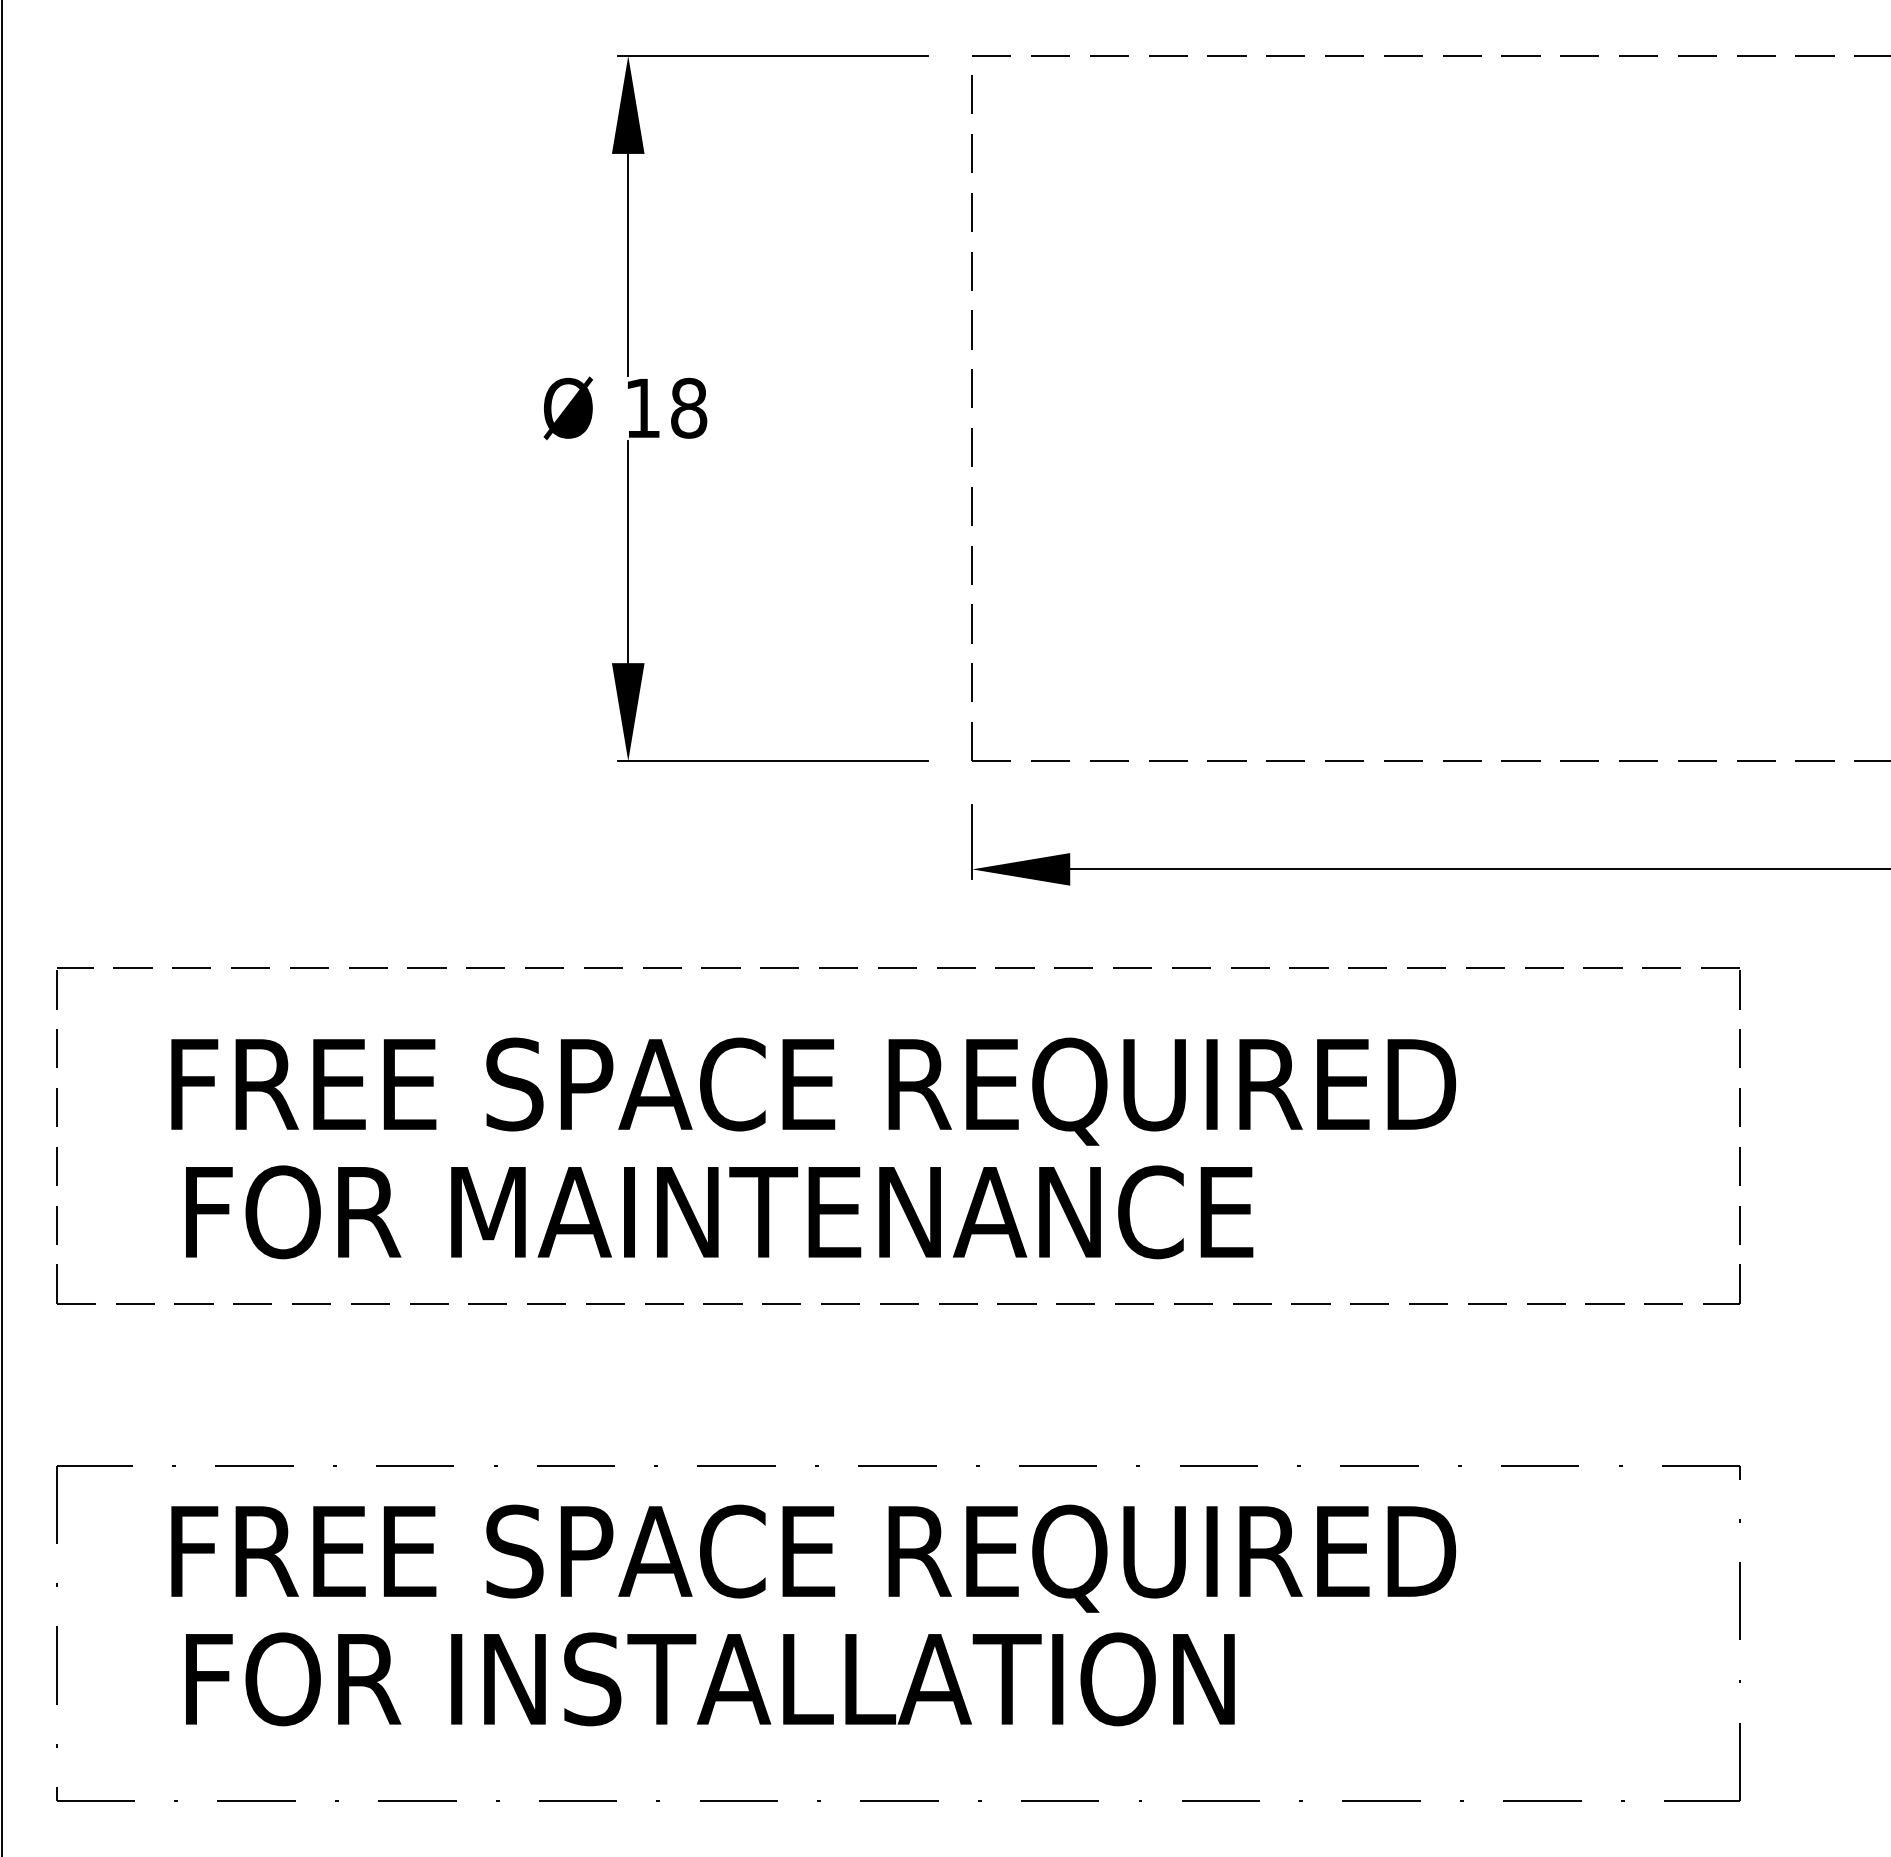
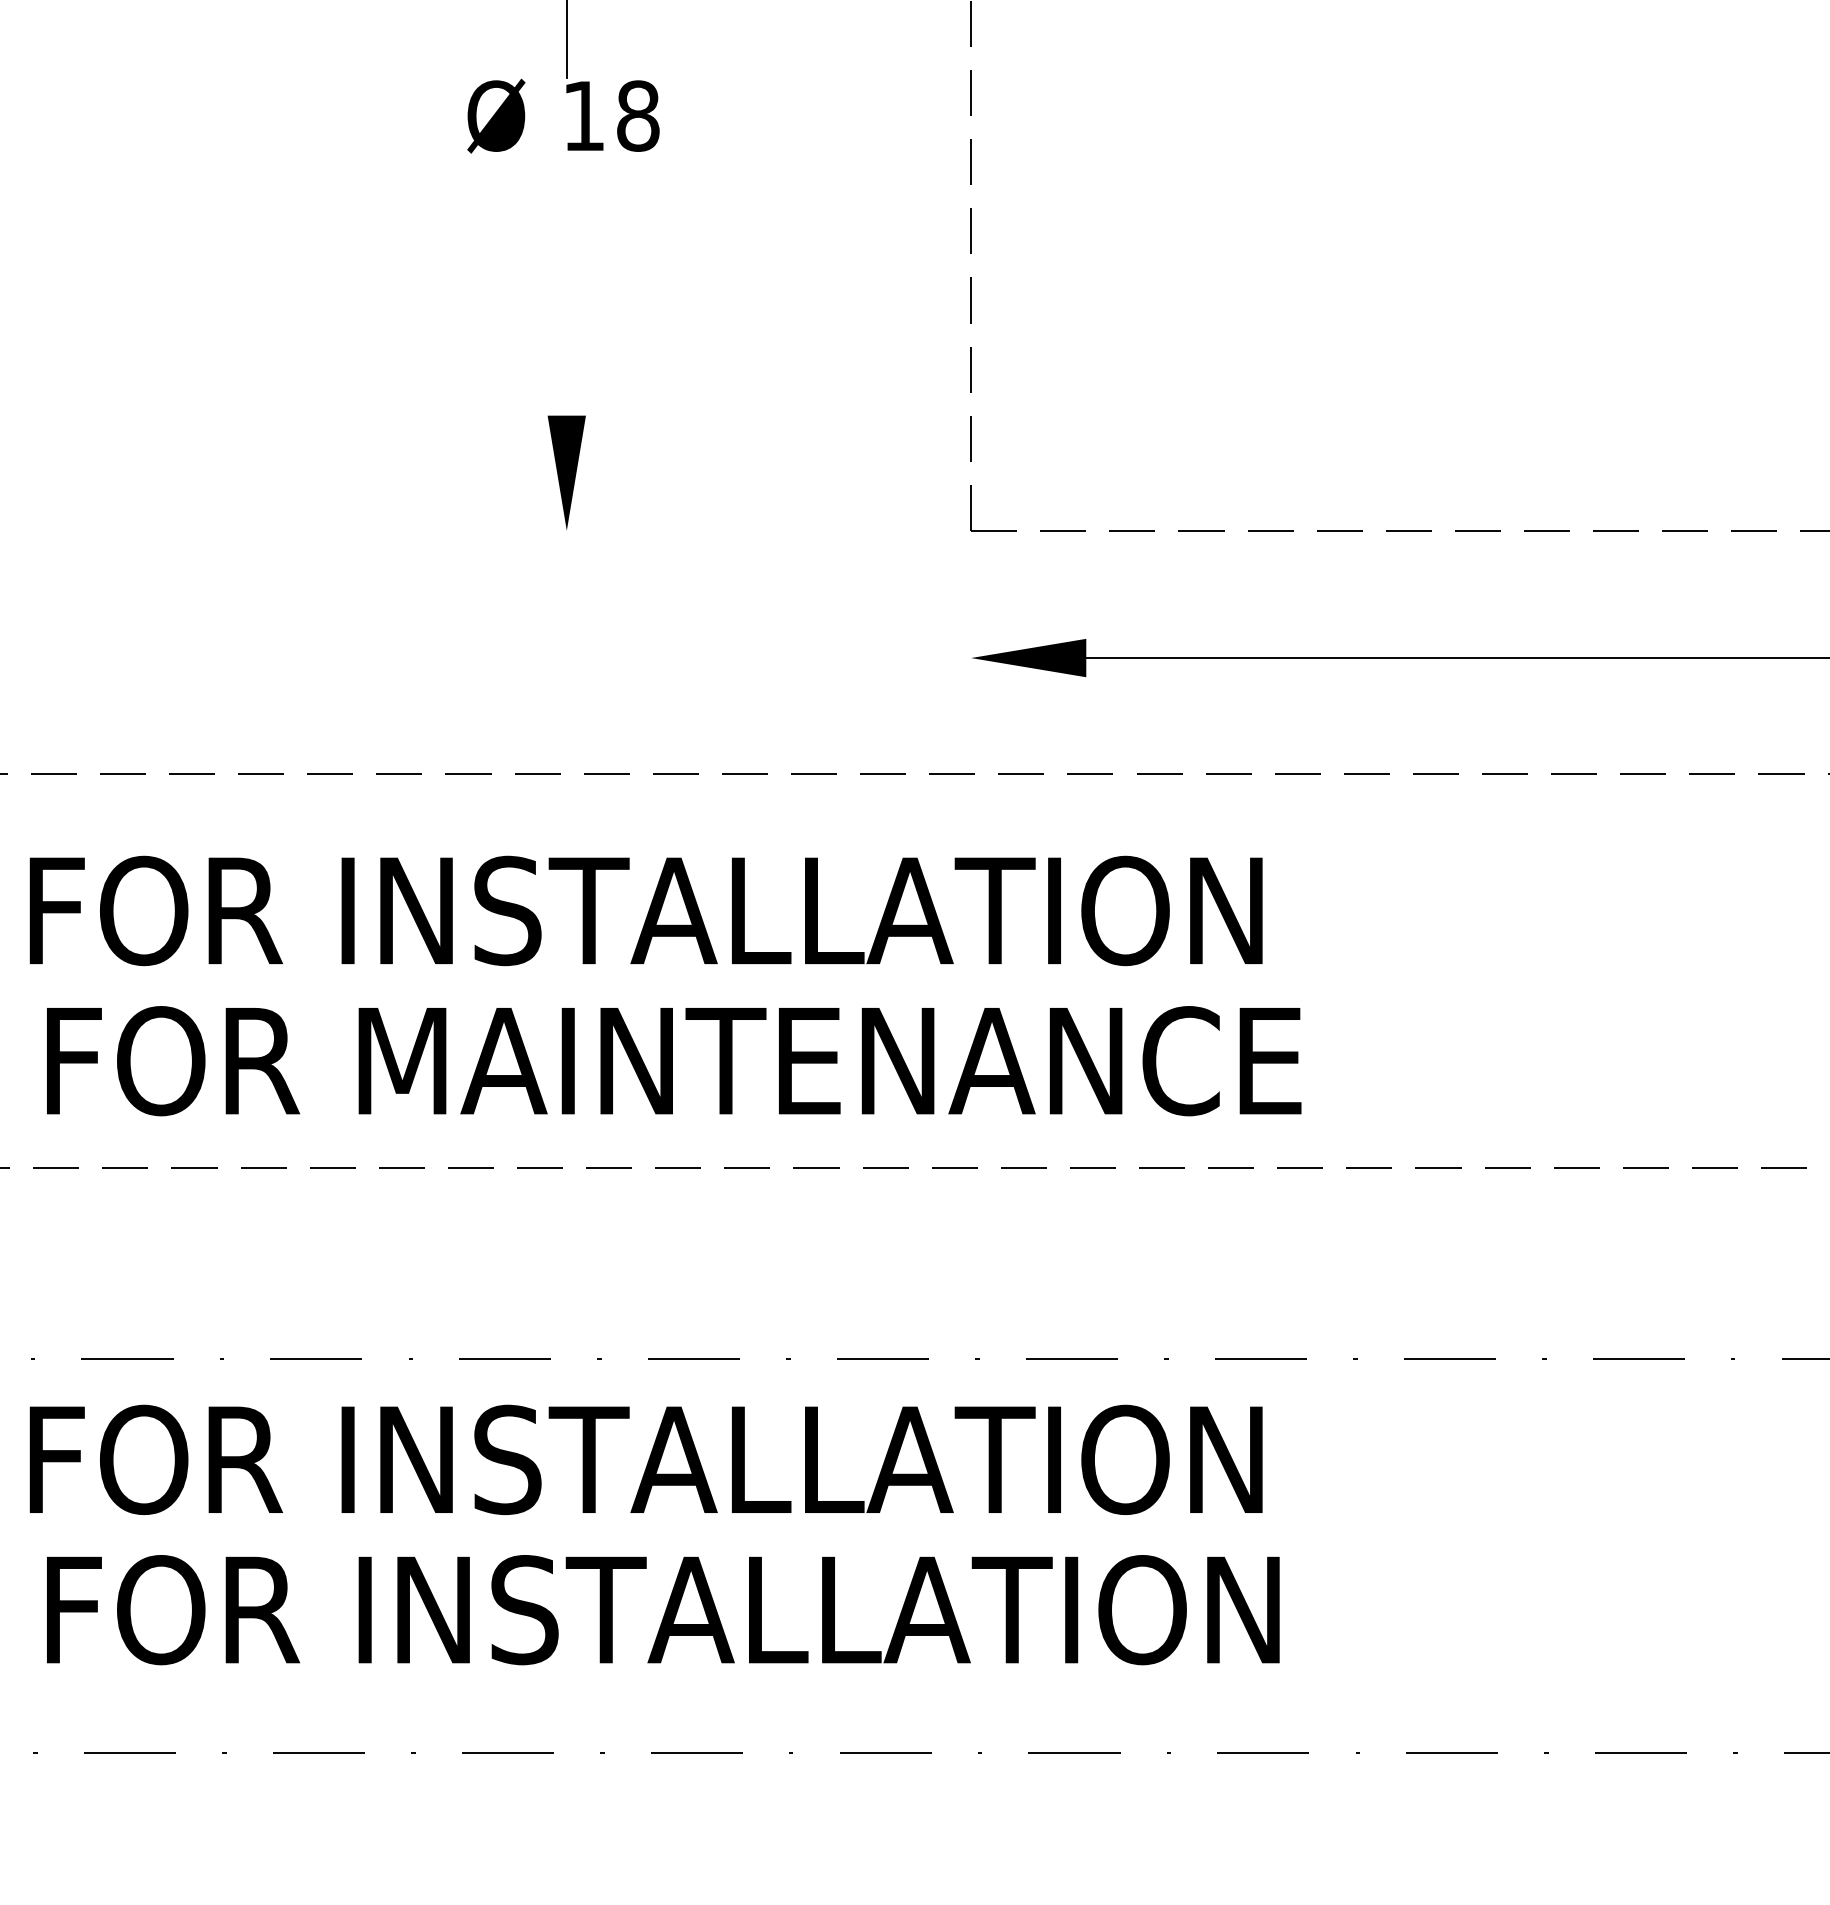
line: (628, 552) -> (567, 285), removed
line: (773, 761) -> (737, 531), removed
line: (972, 842) -> (971, 626), removed
text: (843, 1091) -> (819, 919), FREE SPACE REQUIRED -> FOR INSTALLATION
text: (843, 1558) -> (819, 1468), FREE SPACE REQUIRED -> FOR INSTALLATION

